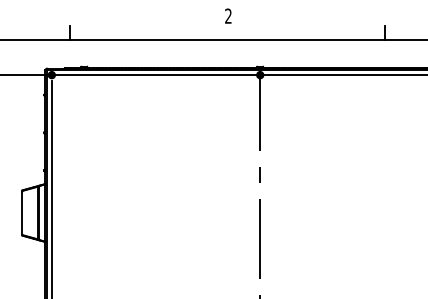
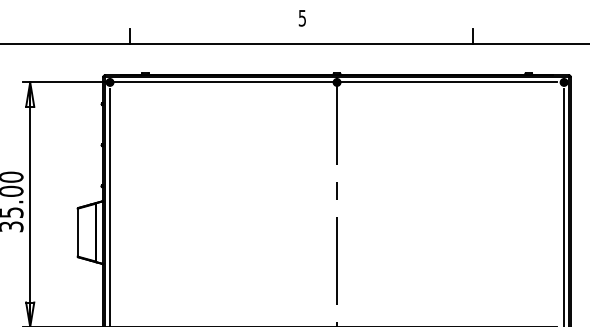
text: (227, 15) -> (301, 17), 2 -> 5

